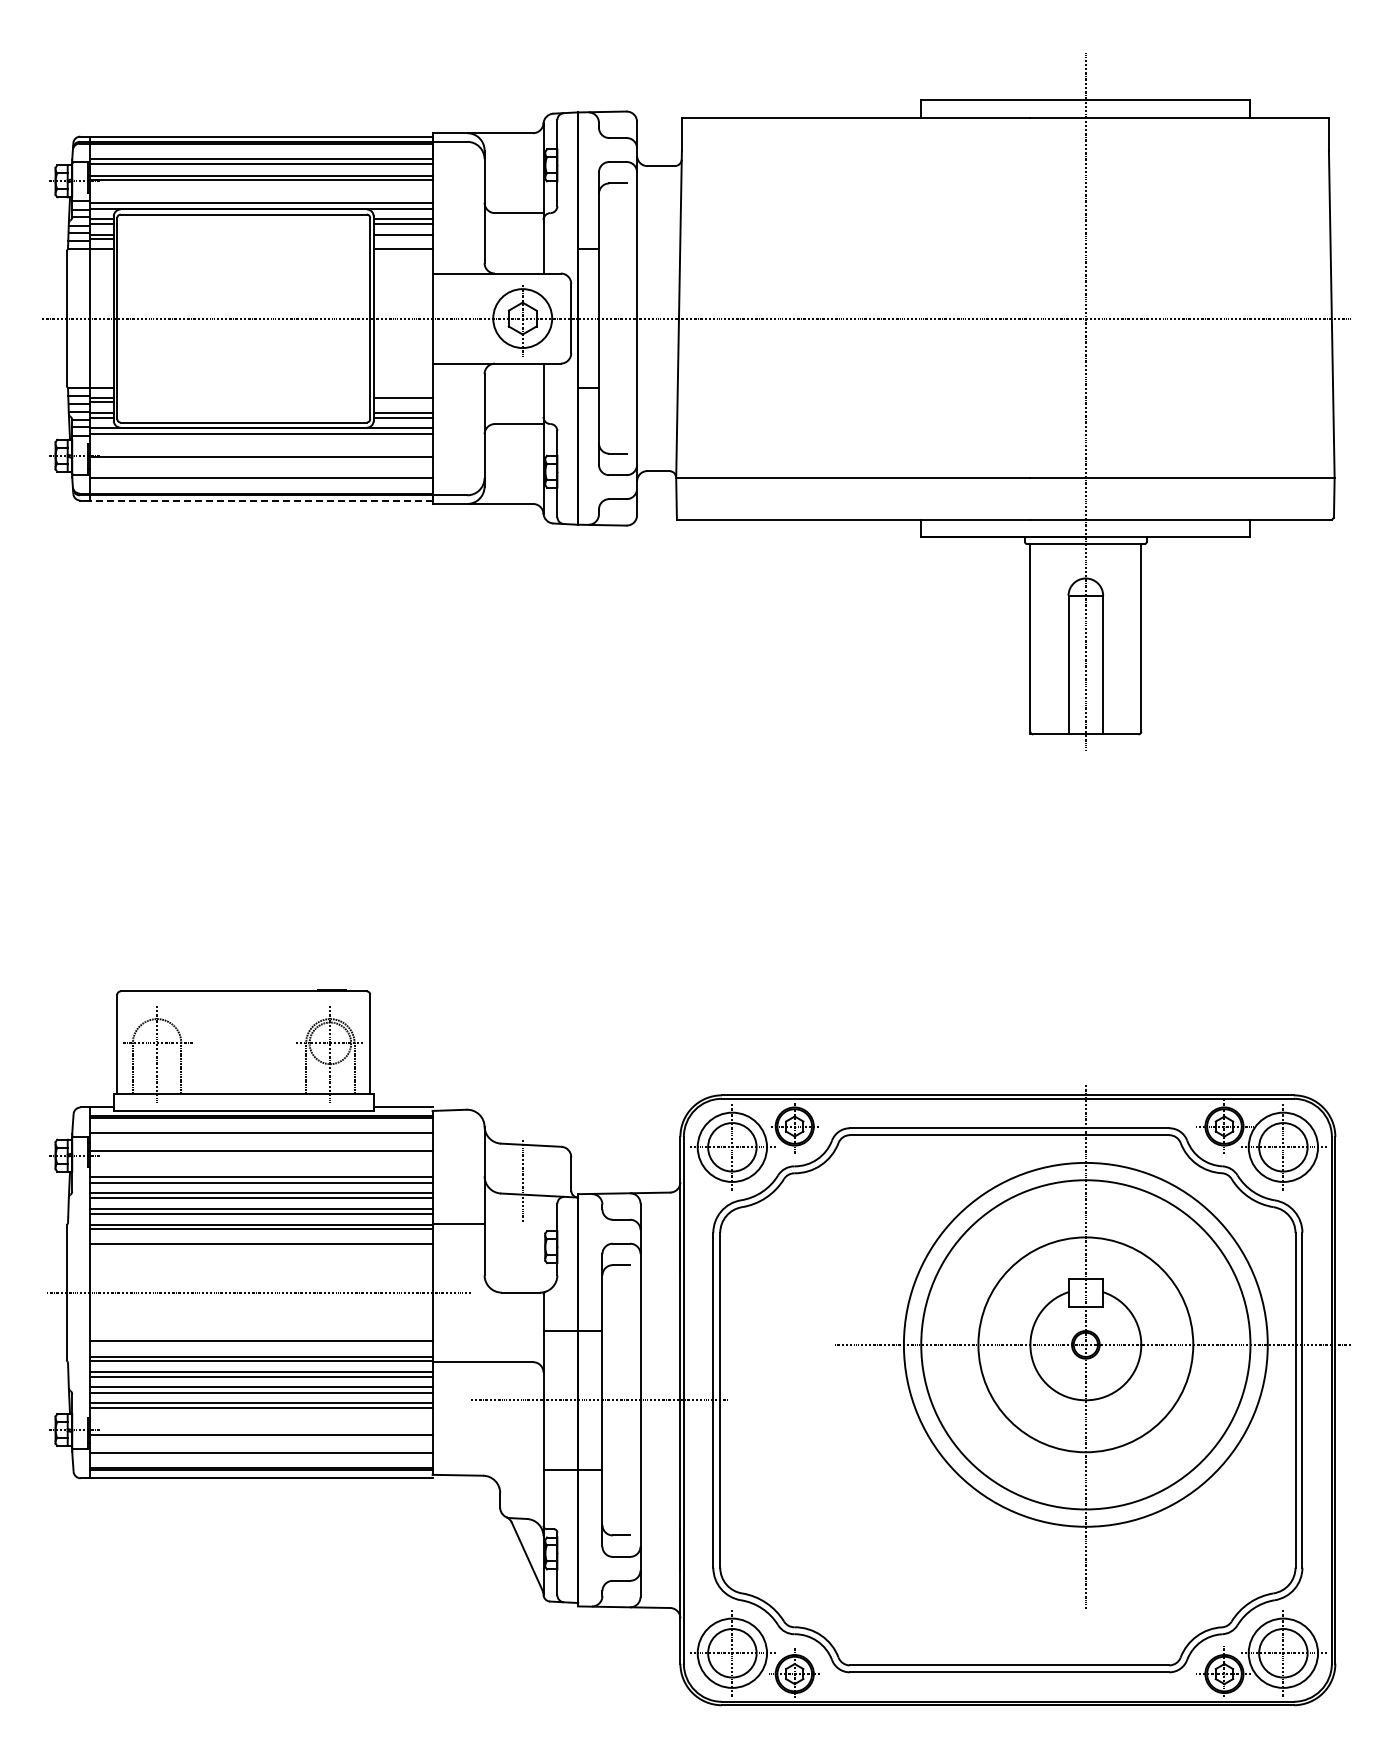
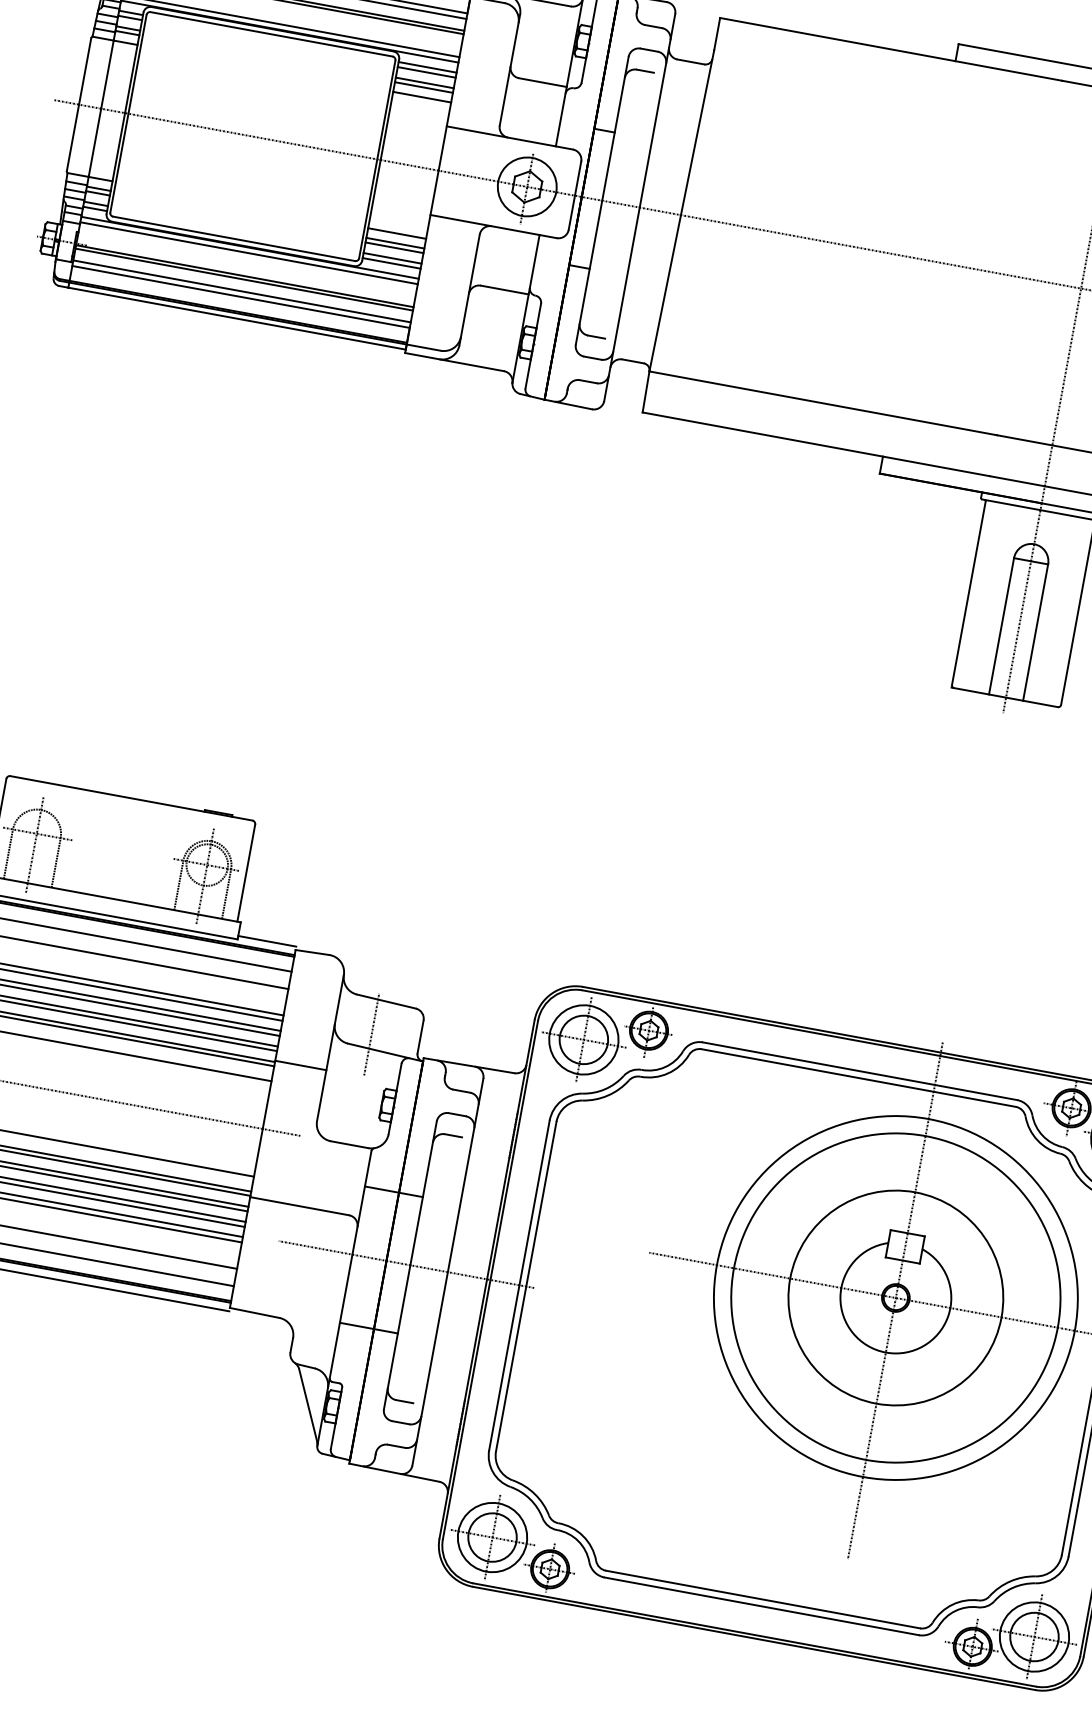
line: (402, 239) -> (423, 87), added
line: (402, 387) -> (396, 233), added
line: (402, 402) -> (393, 247), added
line: (260, 460) -> (243, 279), added
line: (260, 472) -> (241, 291), added
line: (261, 500) -> (237, 318), dashed -> solid

